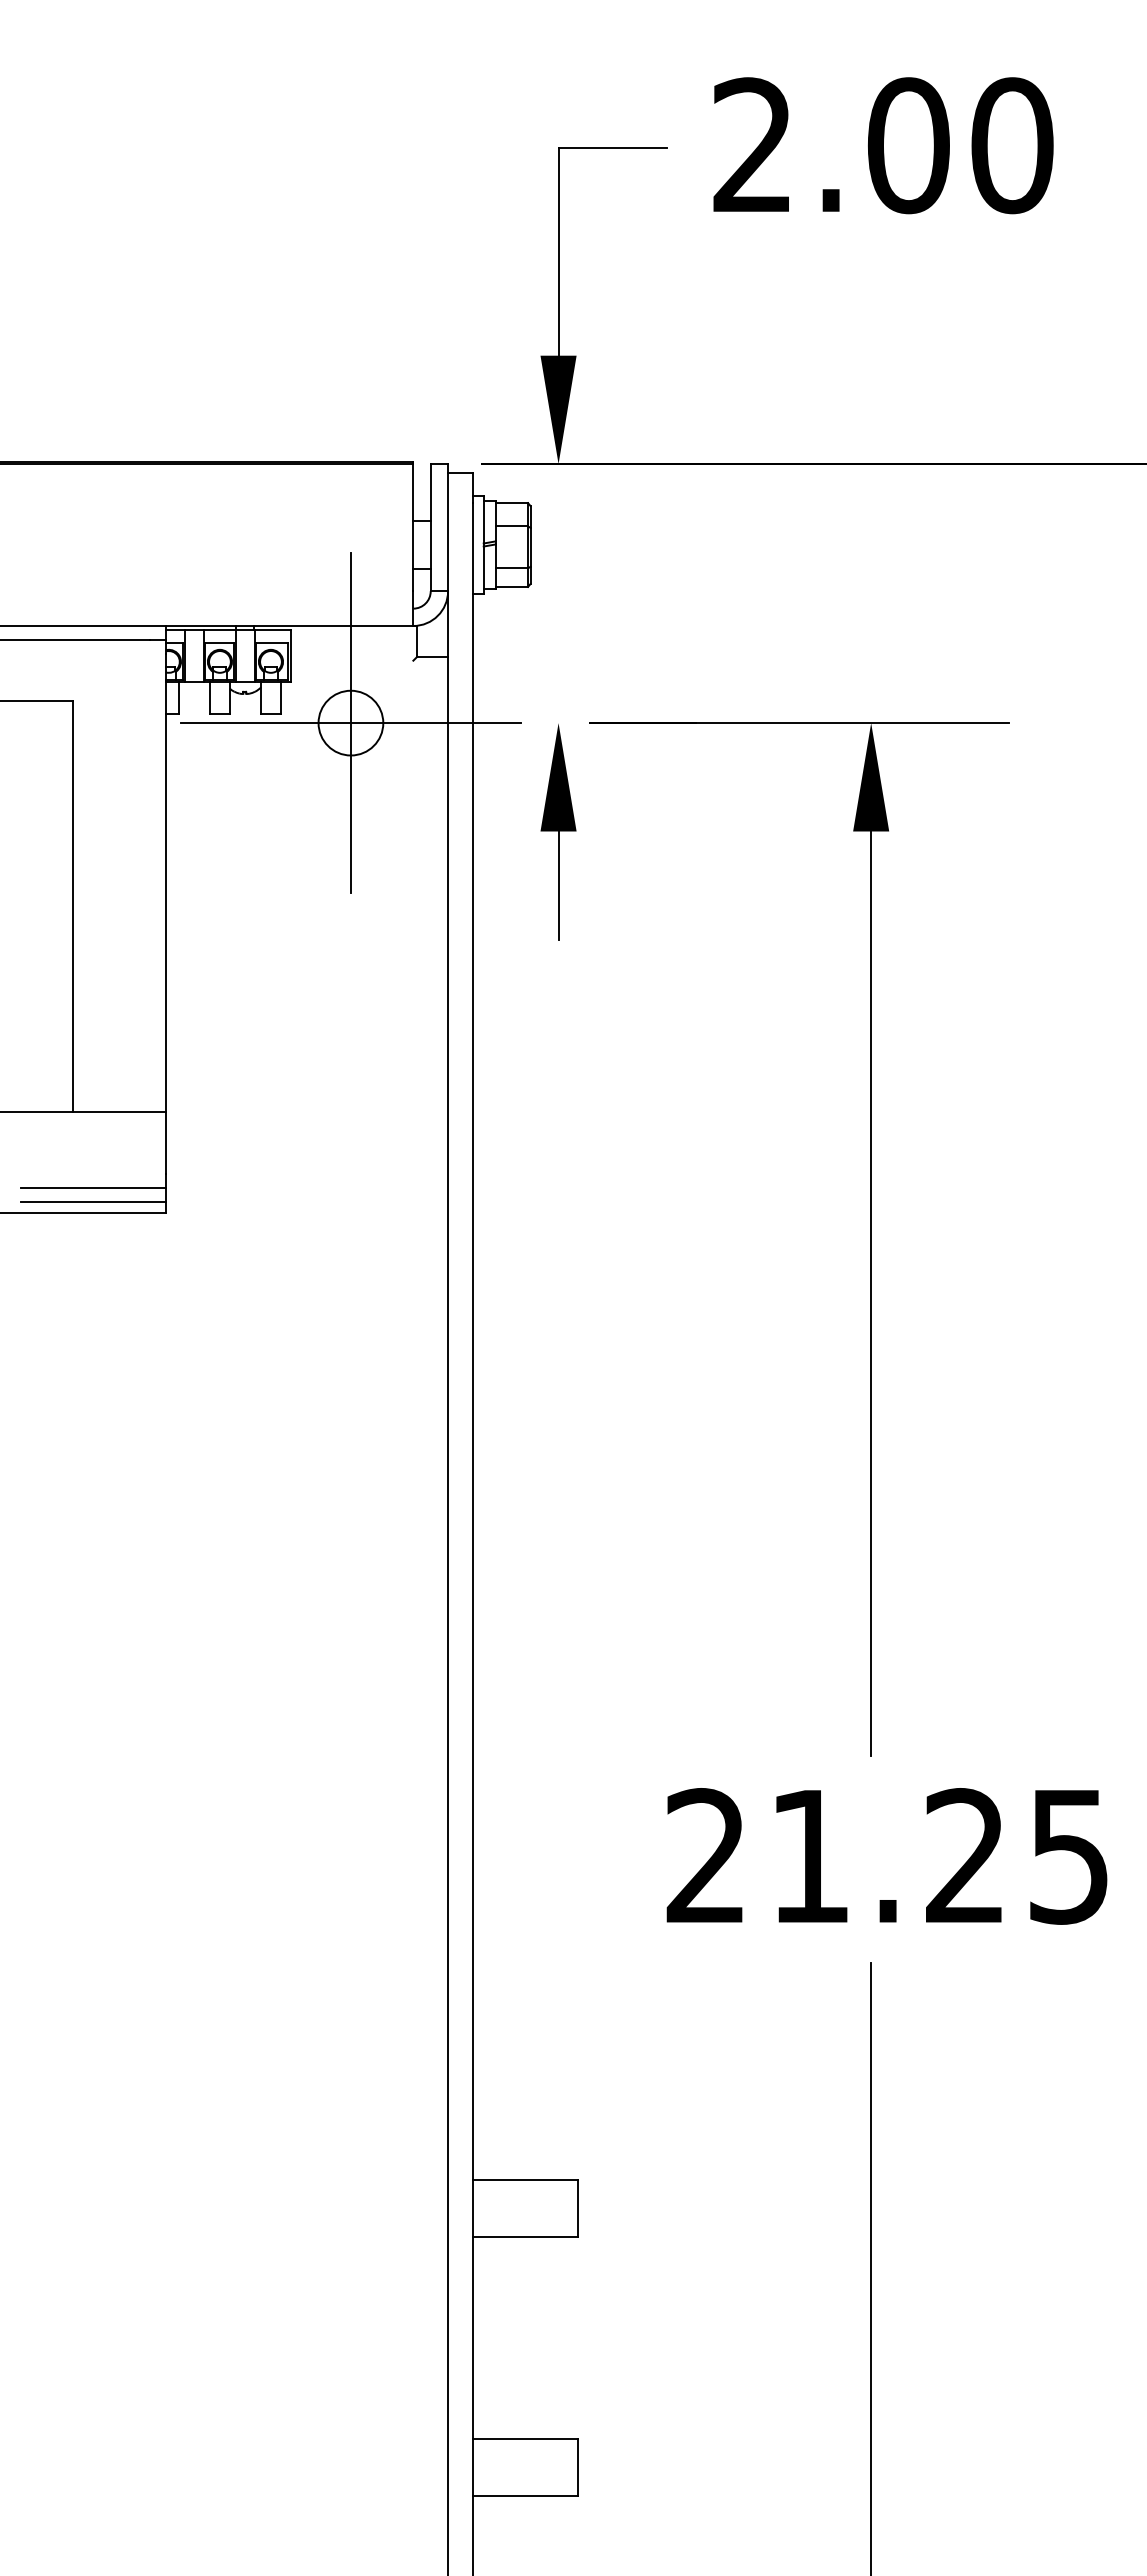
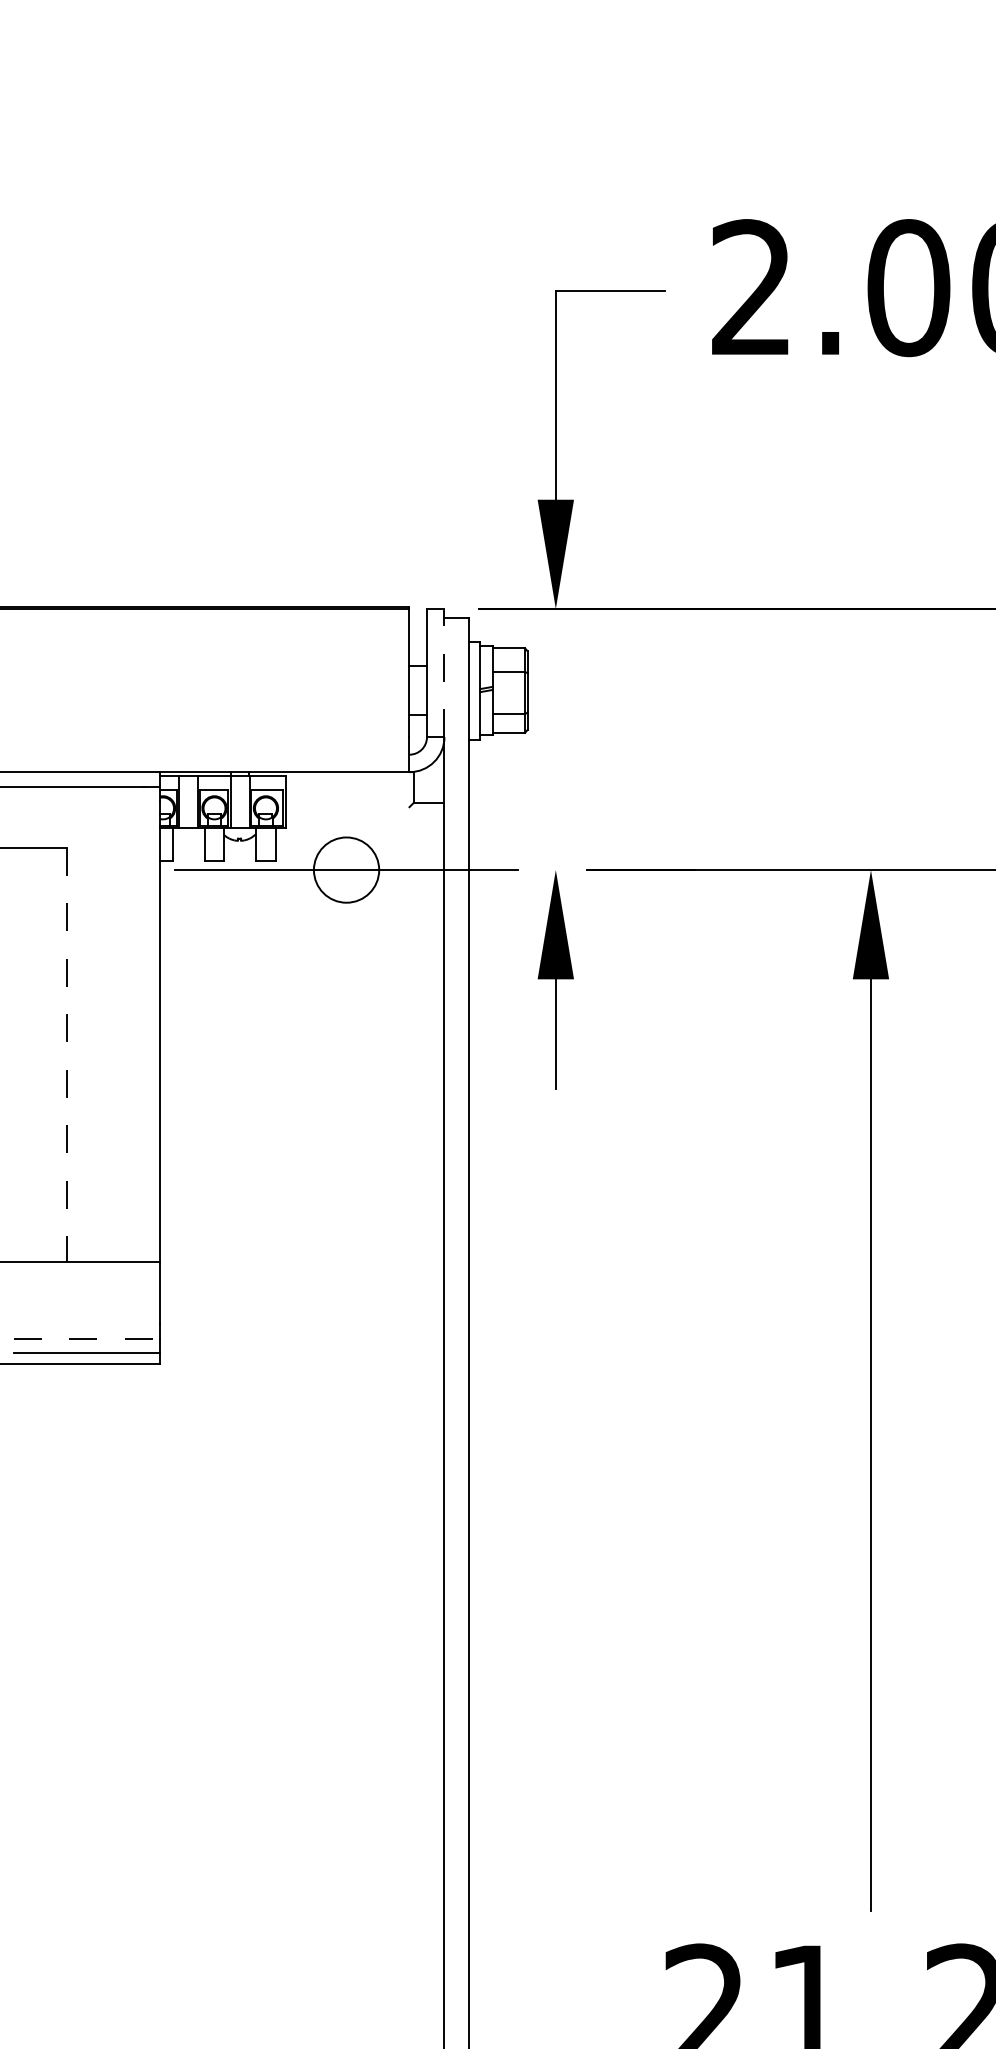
line: (448, 527) -> (444, 672), solid -> dashed
line: (350, 723) -> (346, 870), removed
line: (73, 906) -> (66, 1054), solid -> dashed
line: (93, 1188) -> (87, 1339), solid -> dashed

